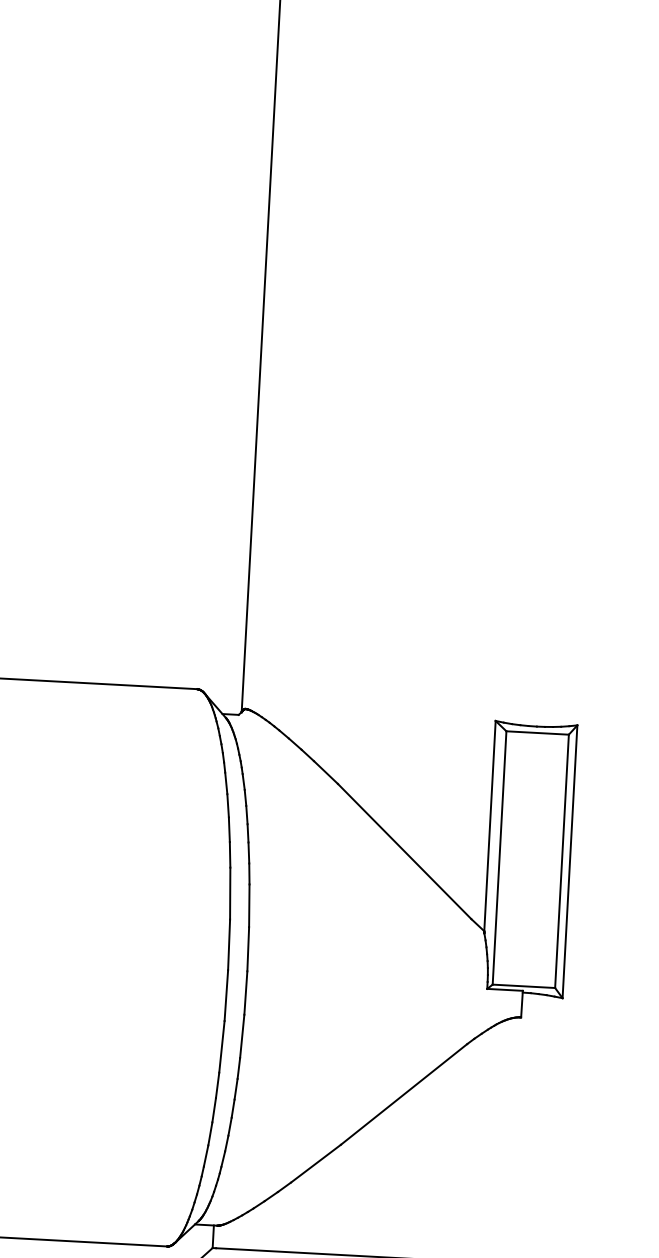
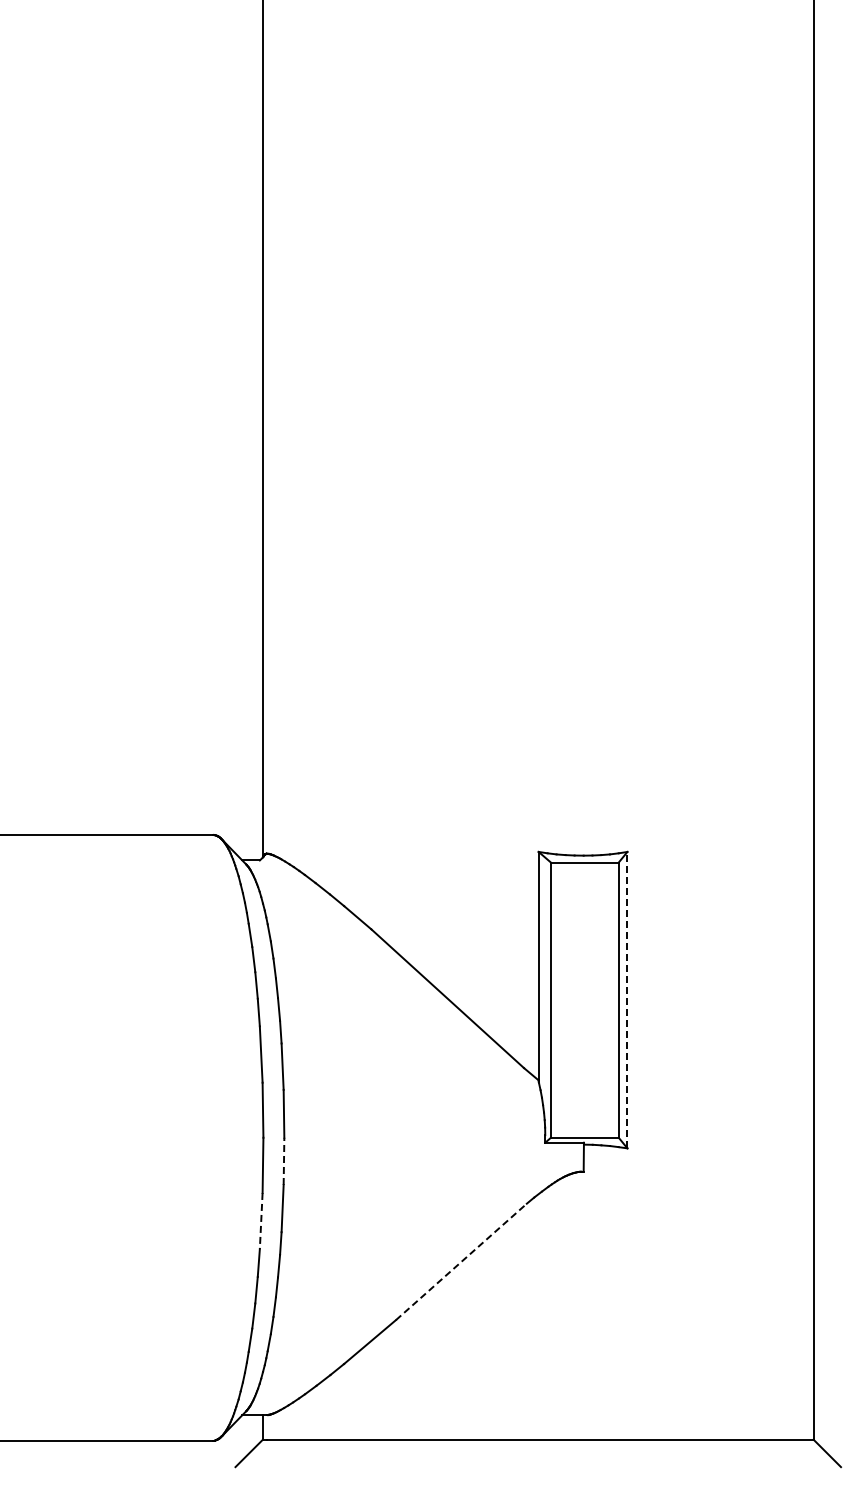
line: (570, 861) -> (627, 999), solid -> dashed
line: (246, 993) -> (284, 1161), solid -> dashed
line: (222, 1047) -> (261, 1221), solid -> dashed
line: (404, 1094) -> (461, 1261), solid -> dashed

